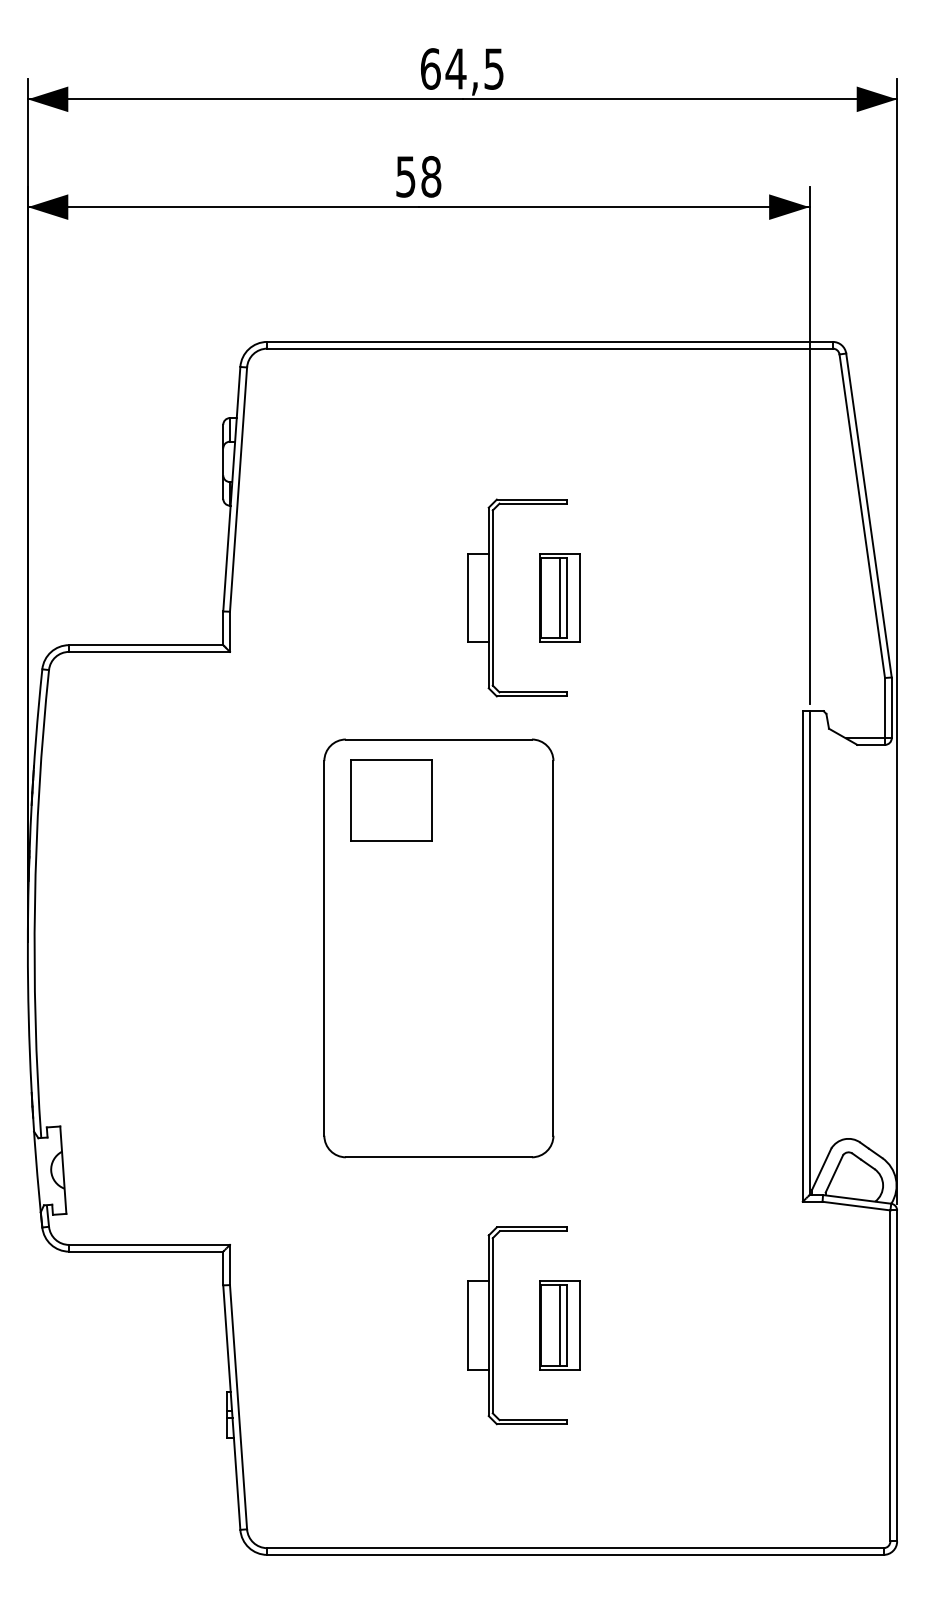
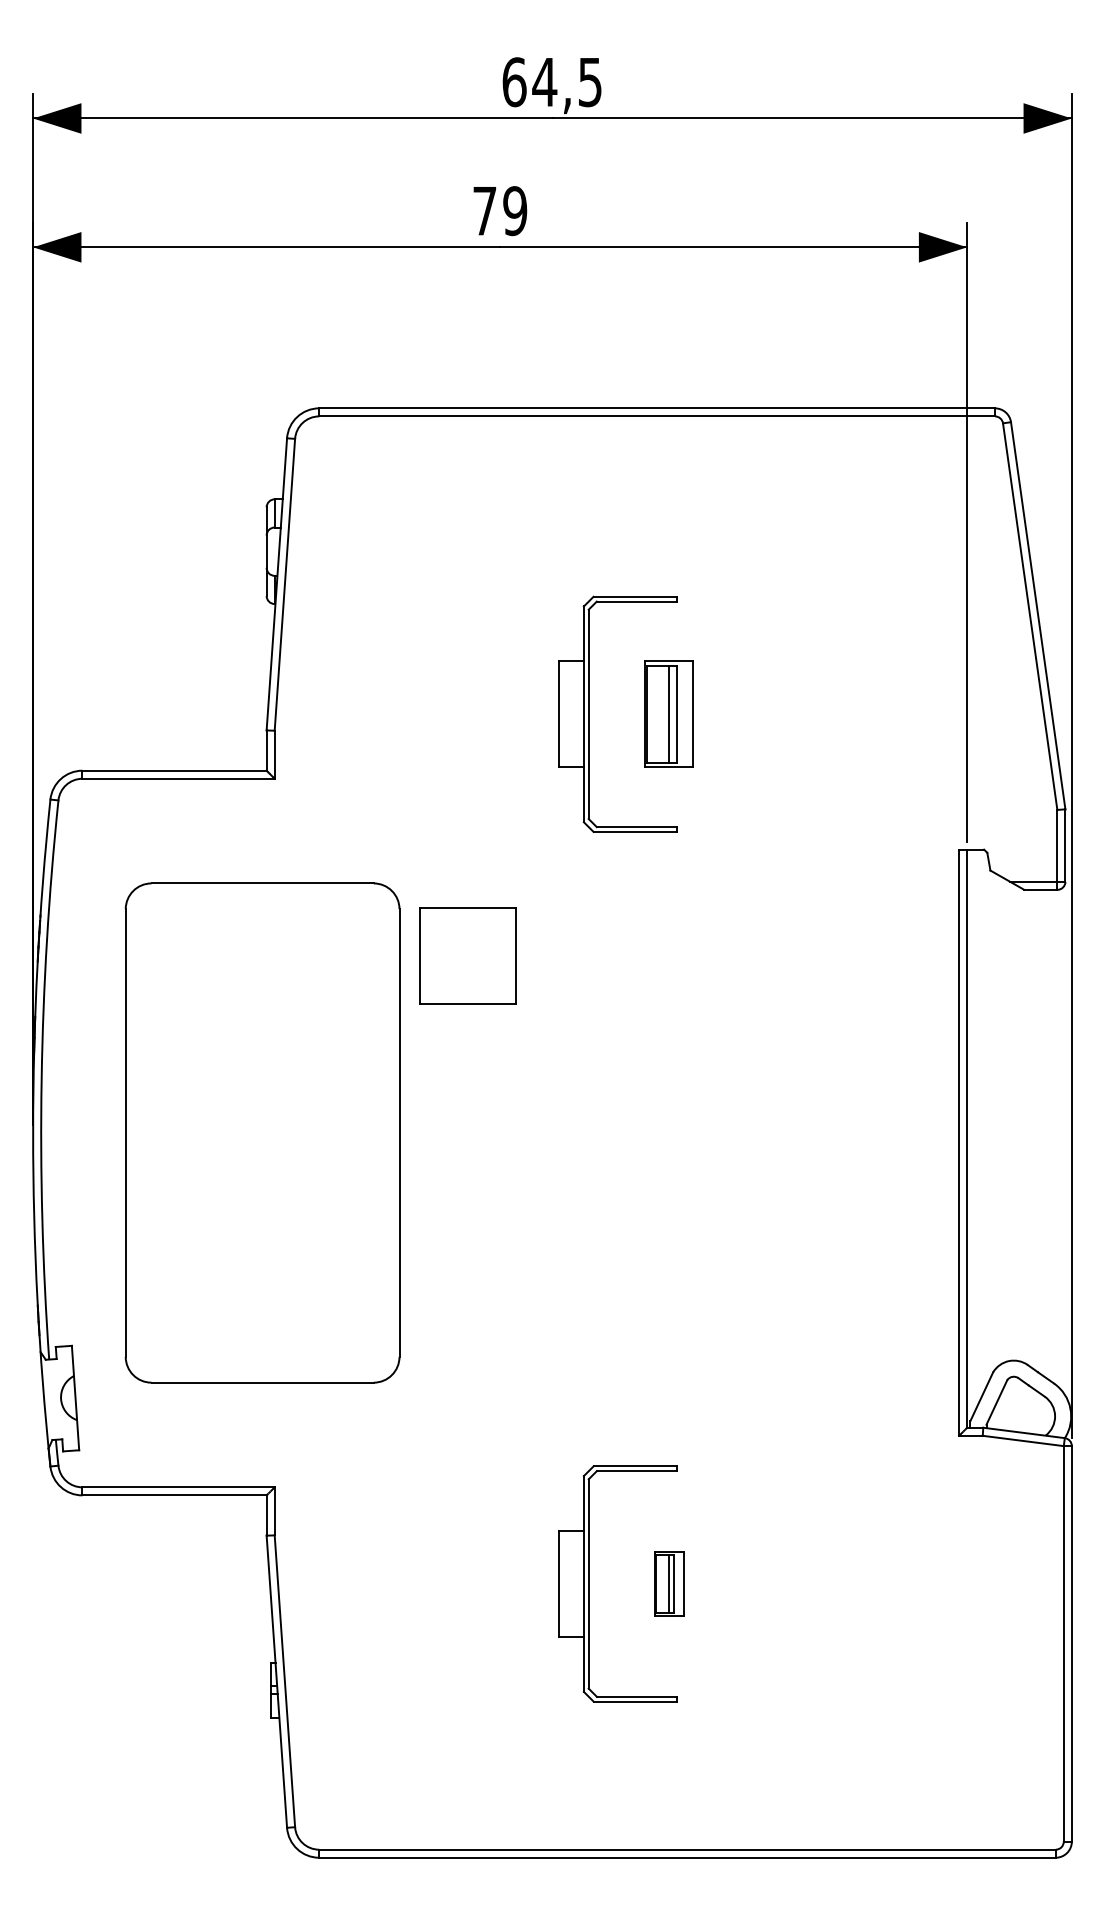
text: (418, 176) -> (499, 210), 58 -> 79
part: (438, 948) -> (262, 1133), moved
part: (559, 1325) -> (668, 1583), size x0.6

